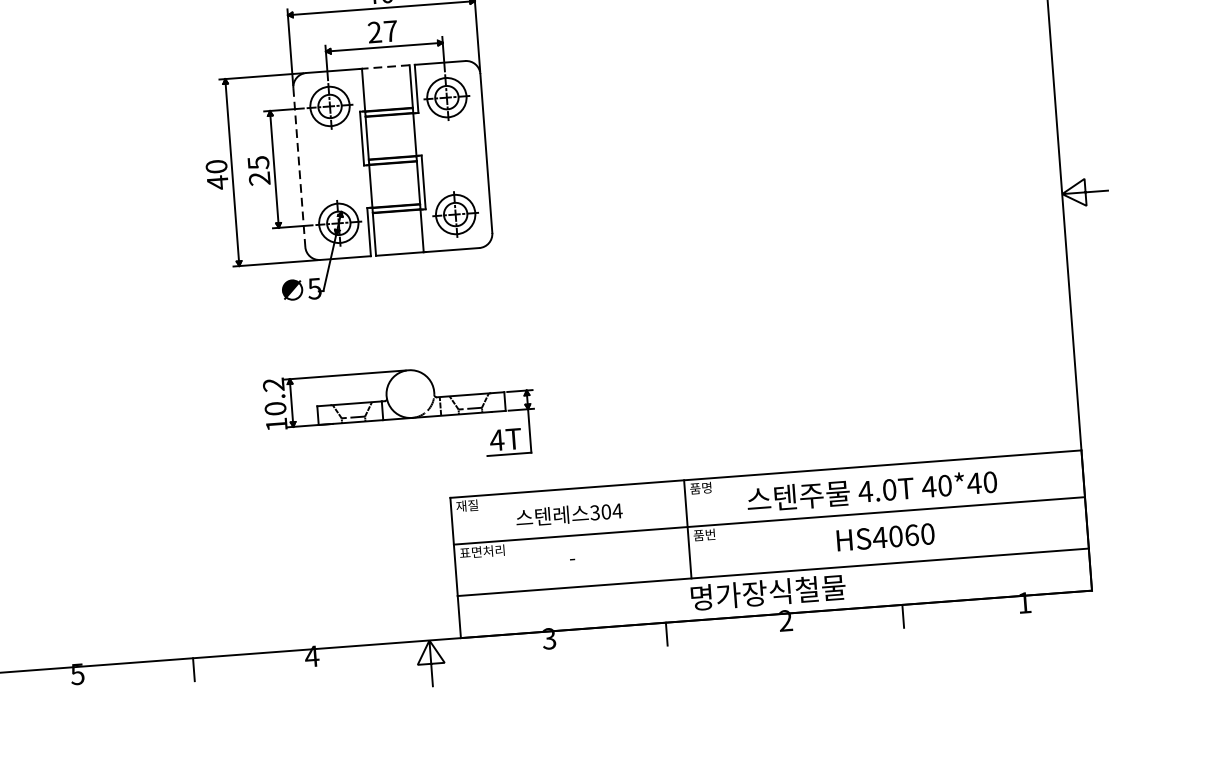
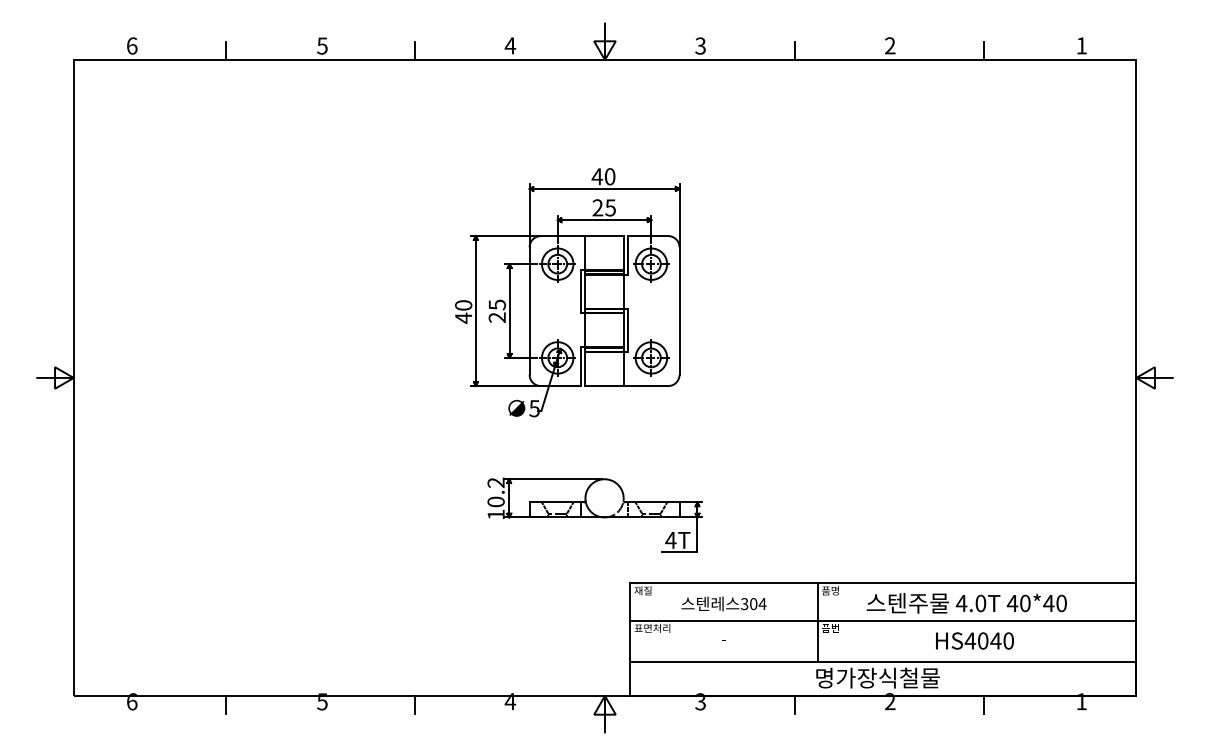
text: (390, 30) -> (610, 207), 27 -> 25
line: (385, 67) -> (604, 236), dashed -> solid
line: (299, 168) -> (529, 311), dashed -> solid
text: (911, 534) -> (995, 640), HS4060 -> HS4040

